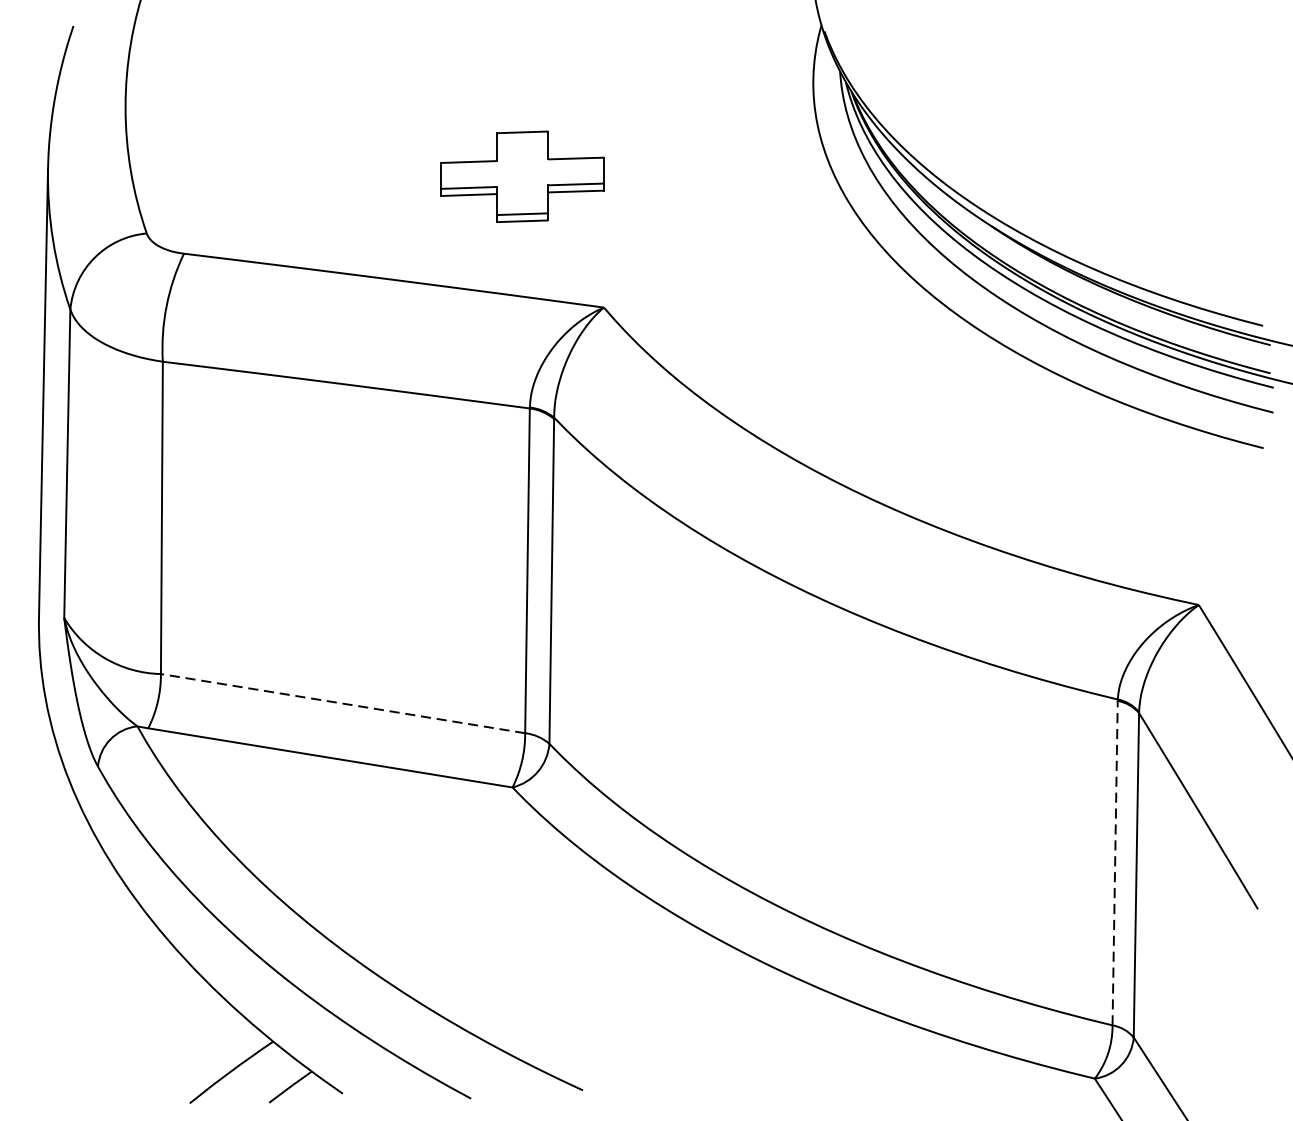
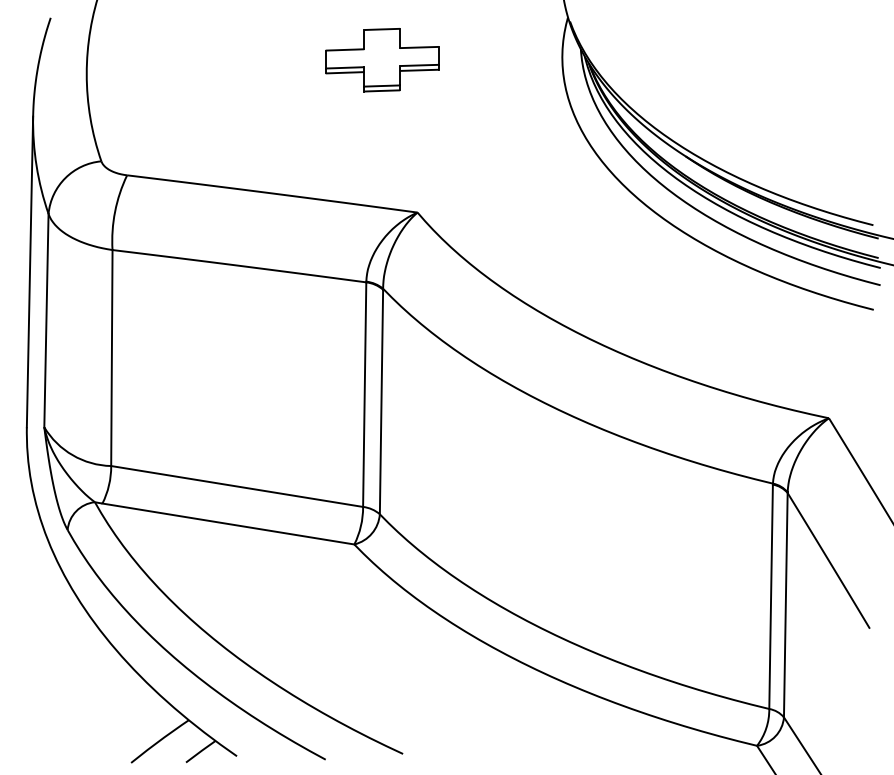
part: (522, 177) -> (382, 60), moved
line: (343, 703) -> (237, 486), dashed -> solid
line: (1115, 864) -> (771, 597), dashed -> solid

